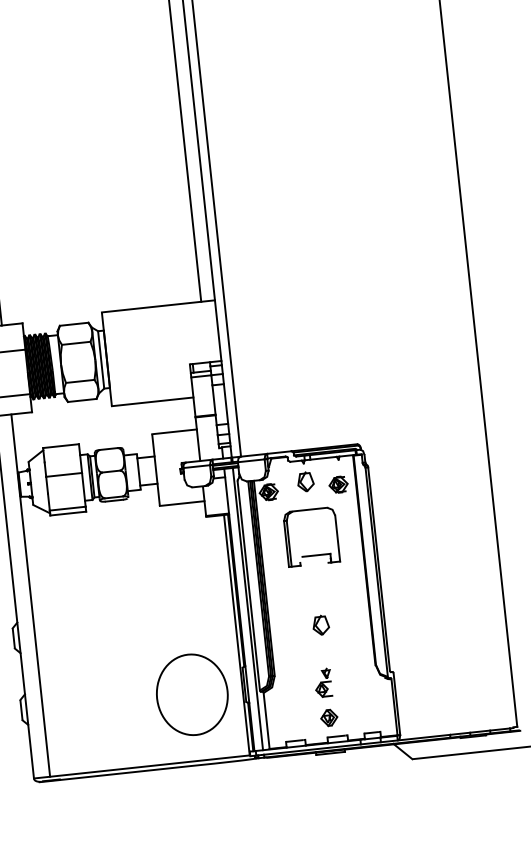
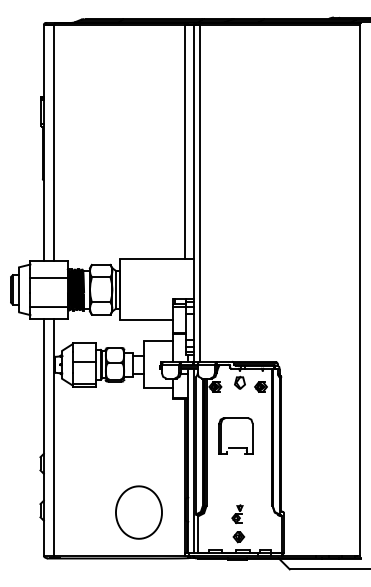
part: (312, 554) -> (235, 447), moved
part: (320, 625) -> (239, 476), removed
part: (191, 694) -> (138, 512), moved

